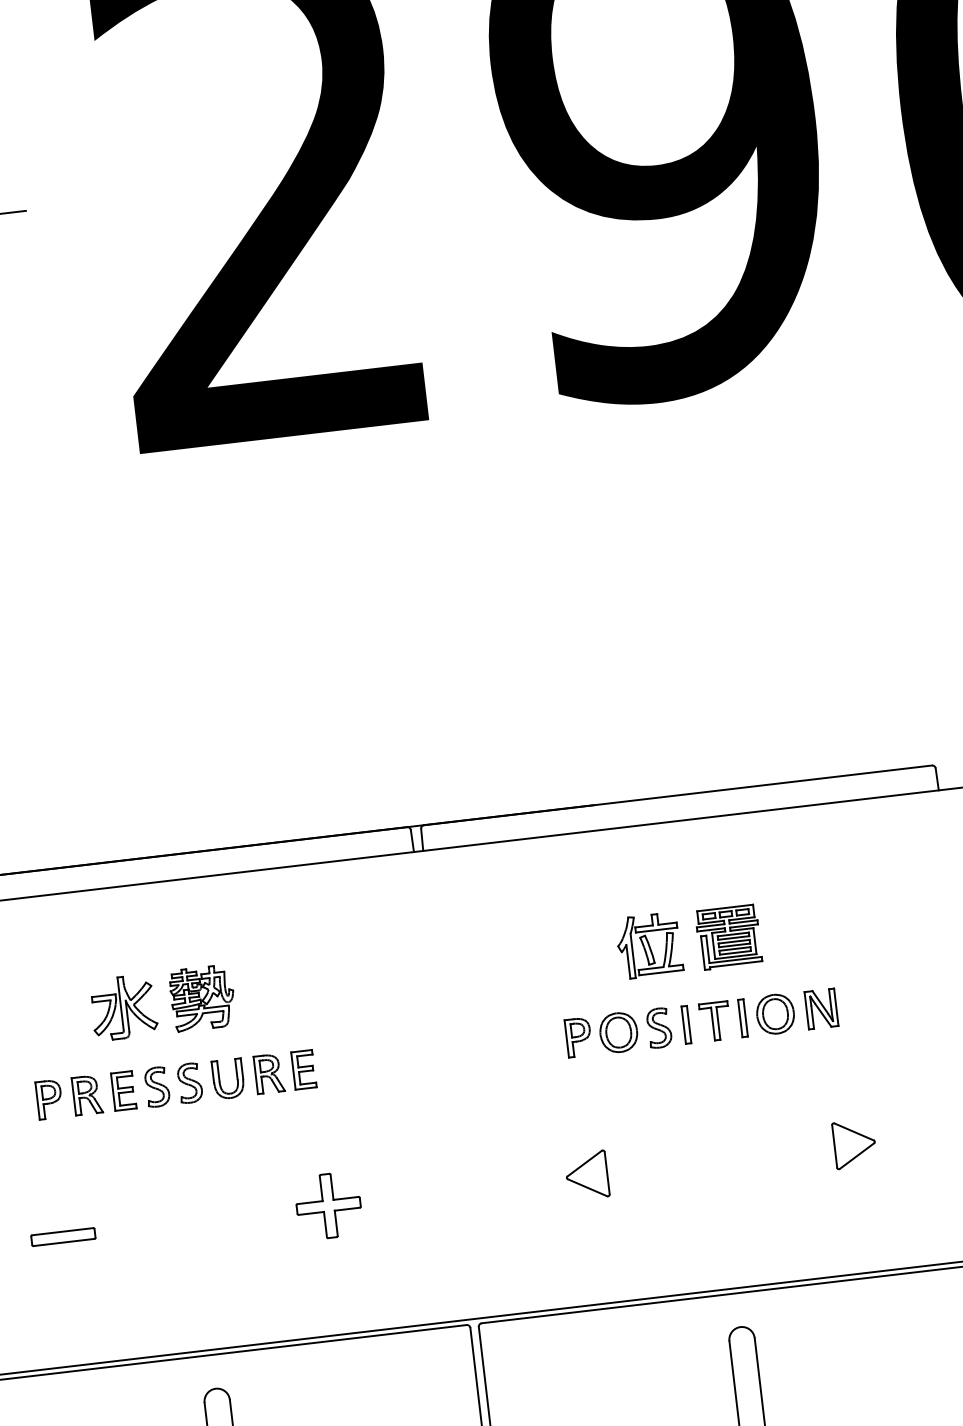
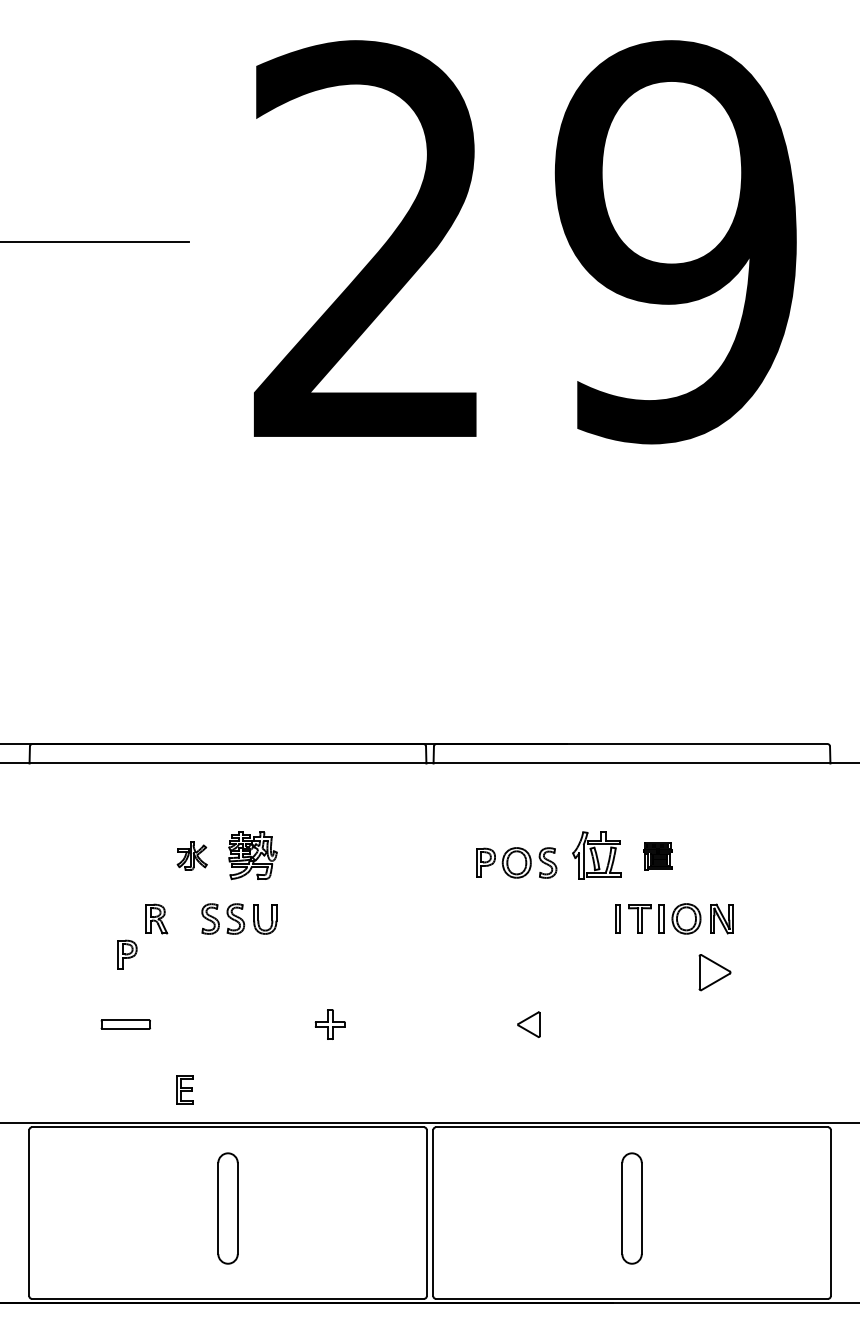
part: (728, 937) -> (657, 856), size x0.6
part: (124, 1007) -> (192, 855), size x0.6
part: (618, 1032) -> (516, 862), moved
part: (284, 1071) -> (308, 918), removed
part: (123, 1090) -> (184, 1089), moved
part: (49, 1099) -> (127, 954), moved
part: (854, 1144) -> (714, 972), moved
part: (586, 1175) -> (528, 1024), size x0.7
part: (329, 1205) -> (330, 1024), size x0.6

